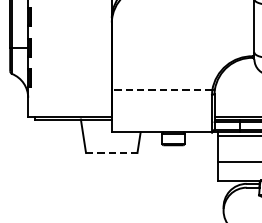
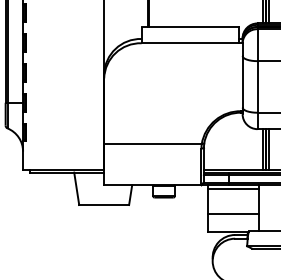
line: (161, 90) -> (152, 144), dashed -> solid
line: (112, 153) -> (104, 205), dashed -> solid

